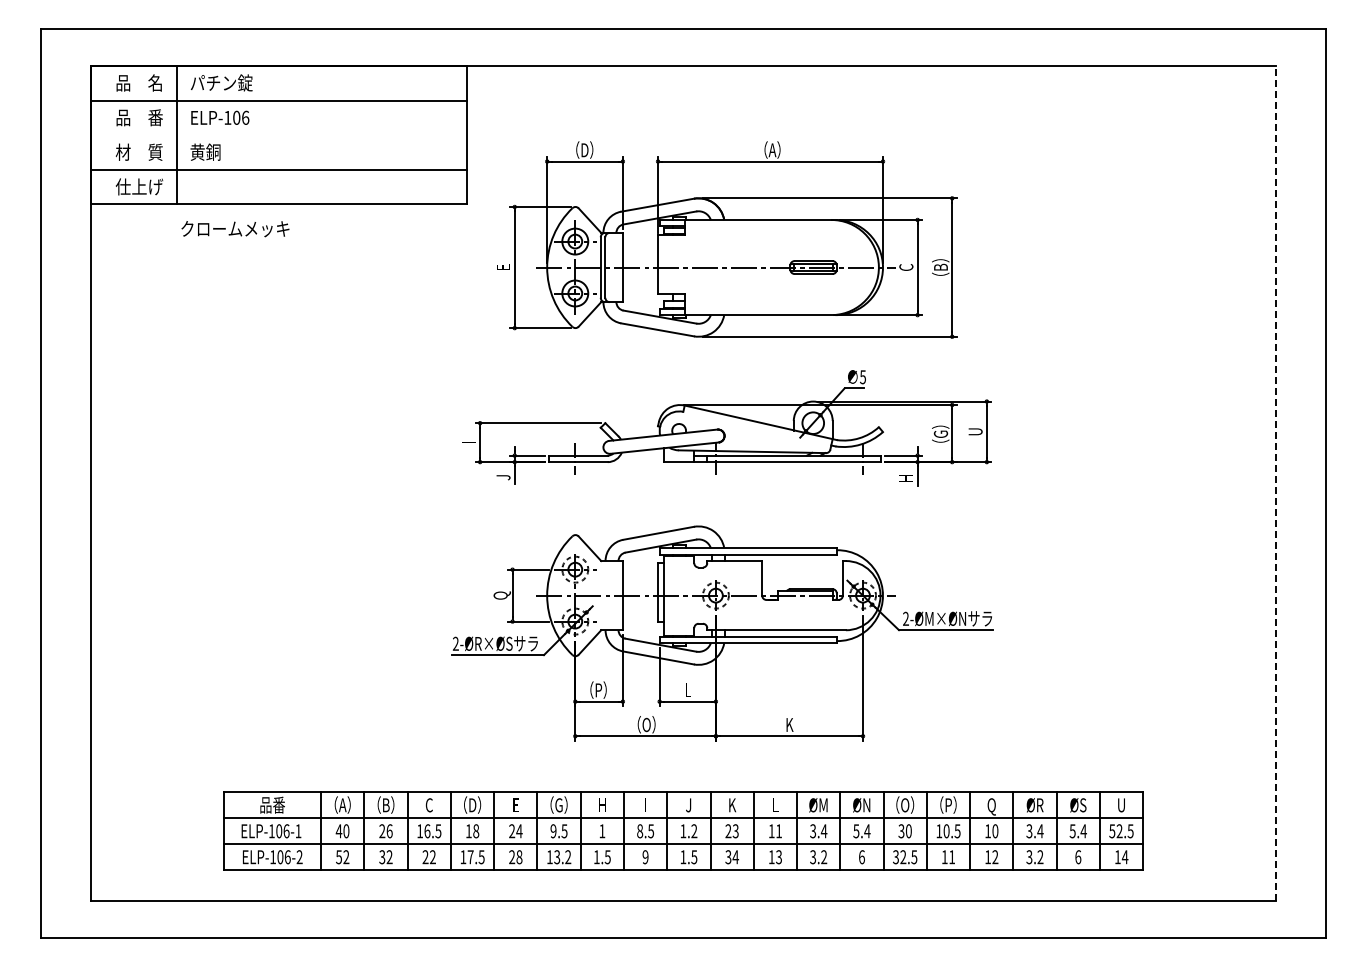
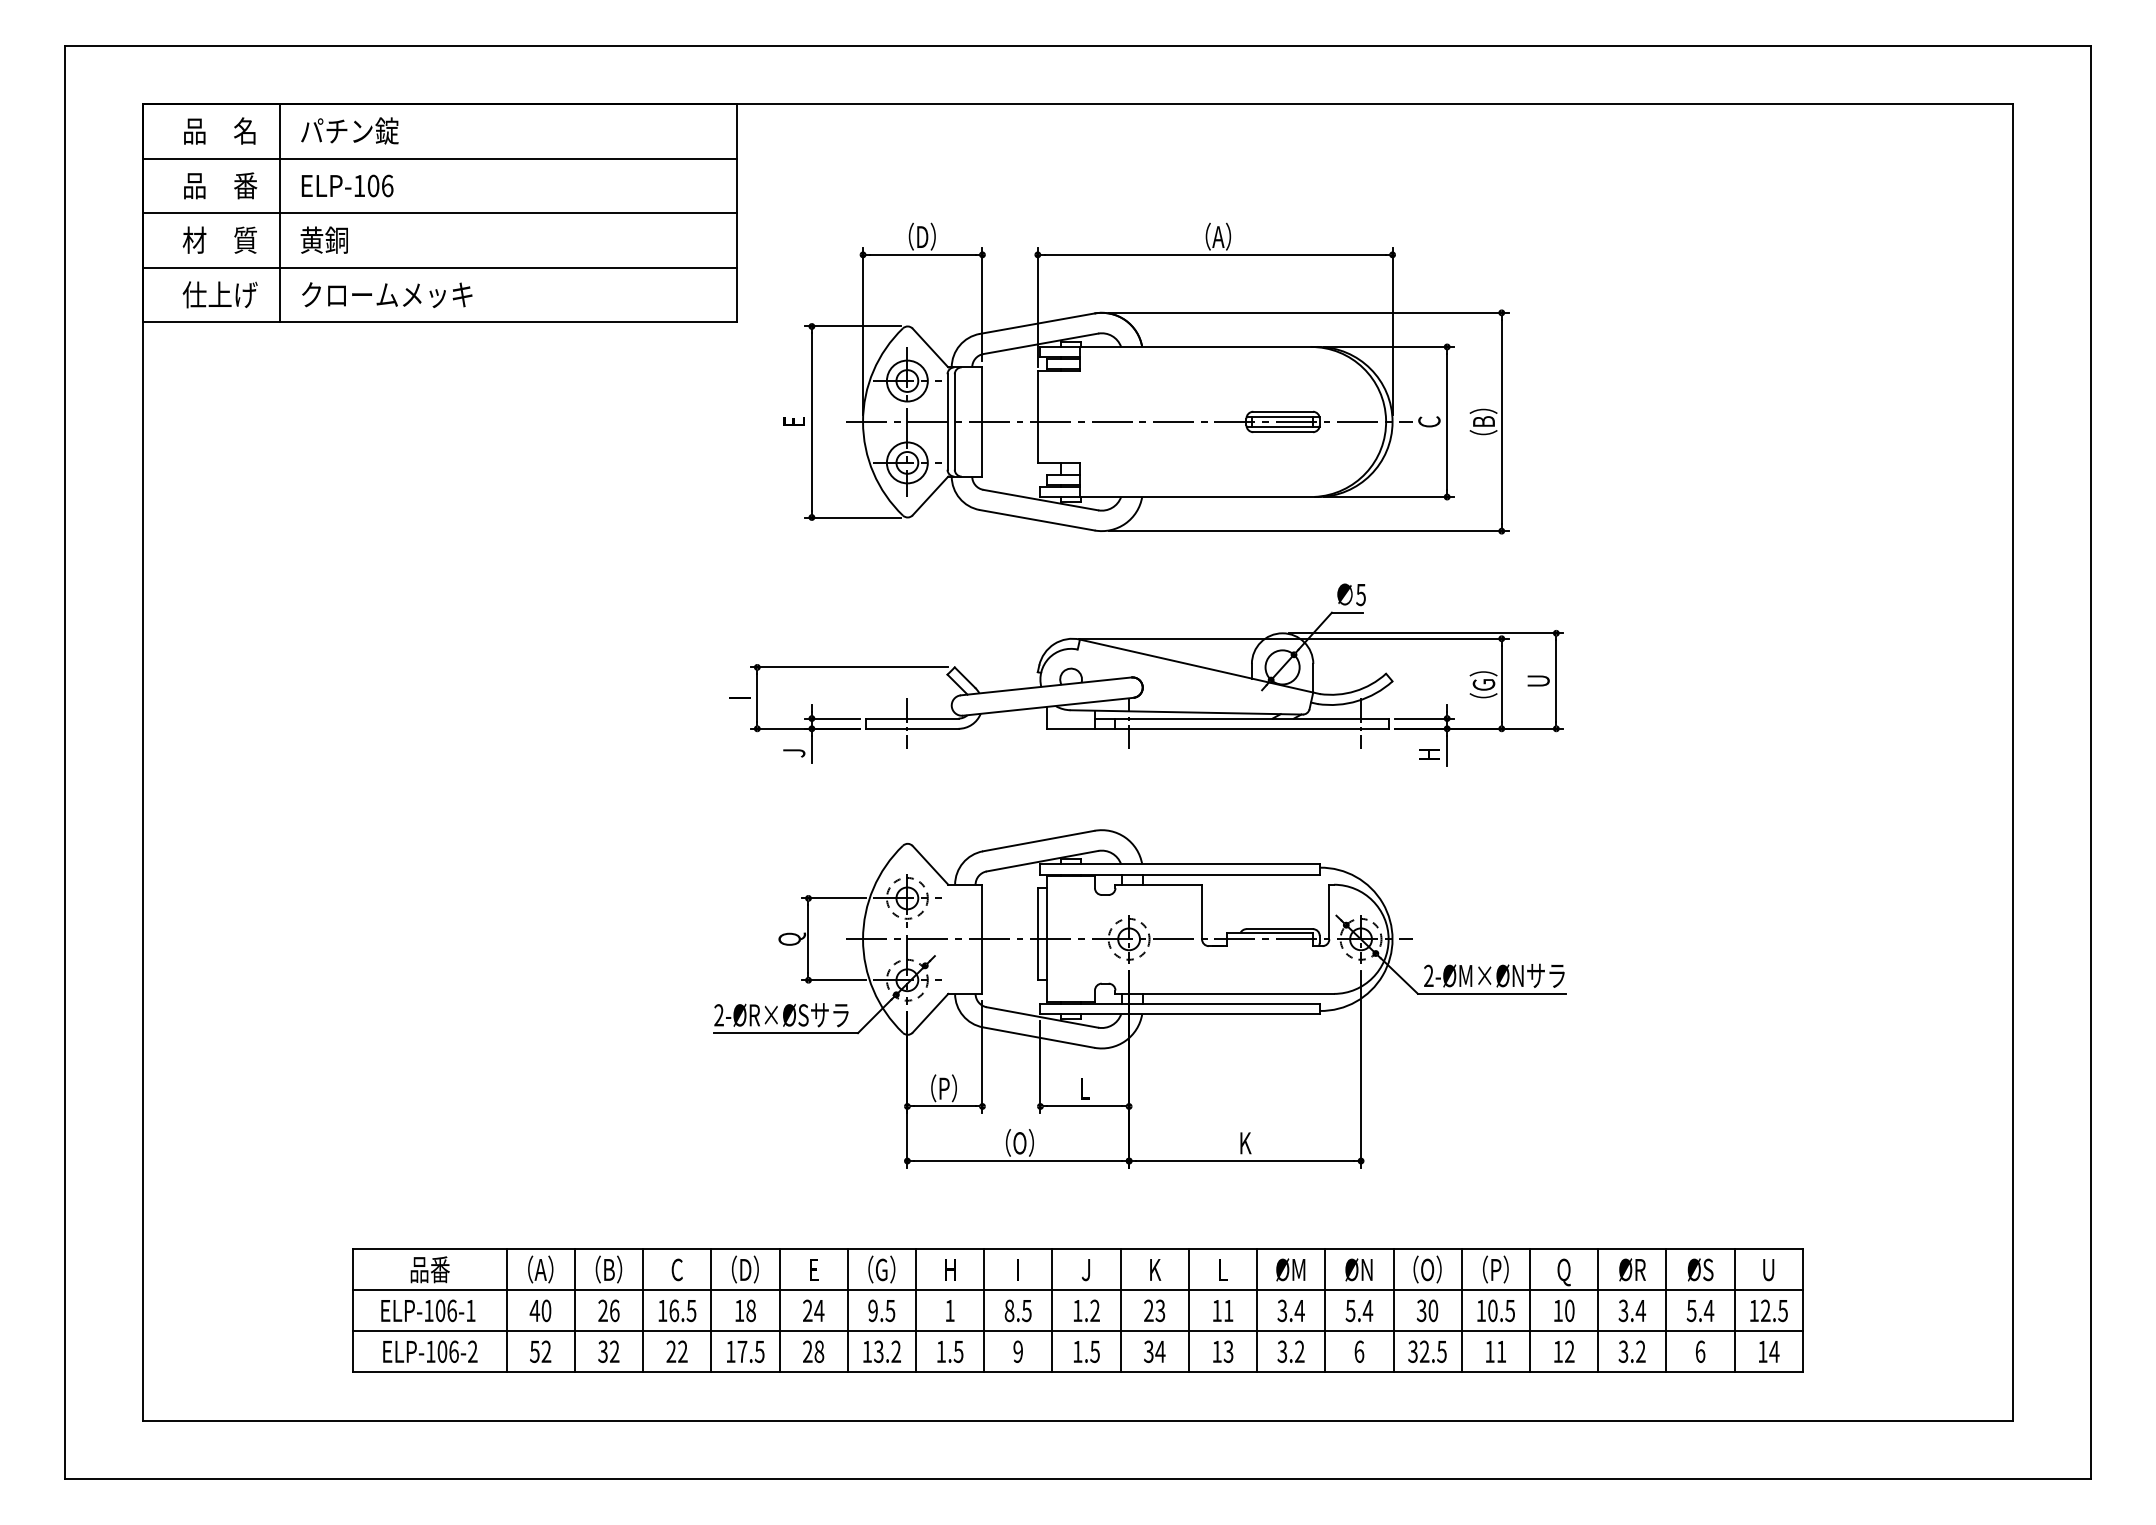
line: (278, 135) -> (439, 213), added
text: (235, 229) -> (387, 295), moved
line: (1276, 483) -> (2013, 762), dashed -> solid
text: (1112, 831) -> (1754, 1311), 52.5 -> 12.5

